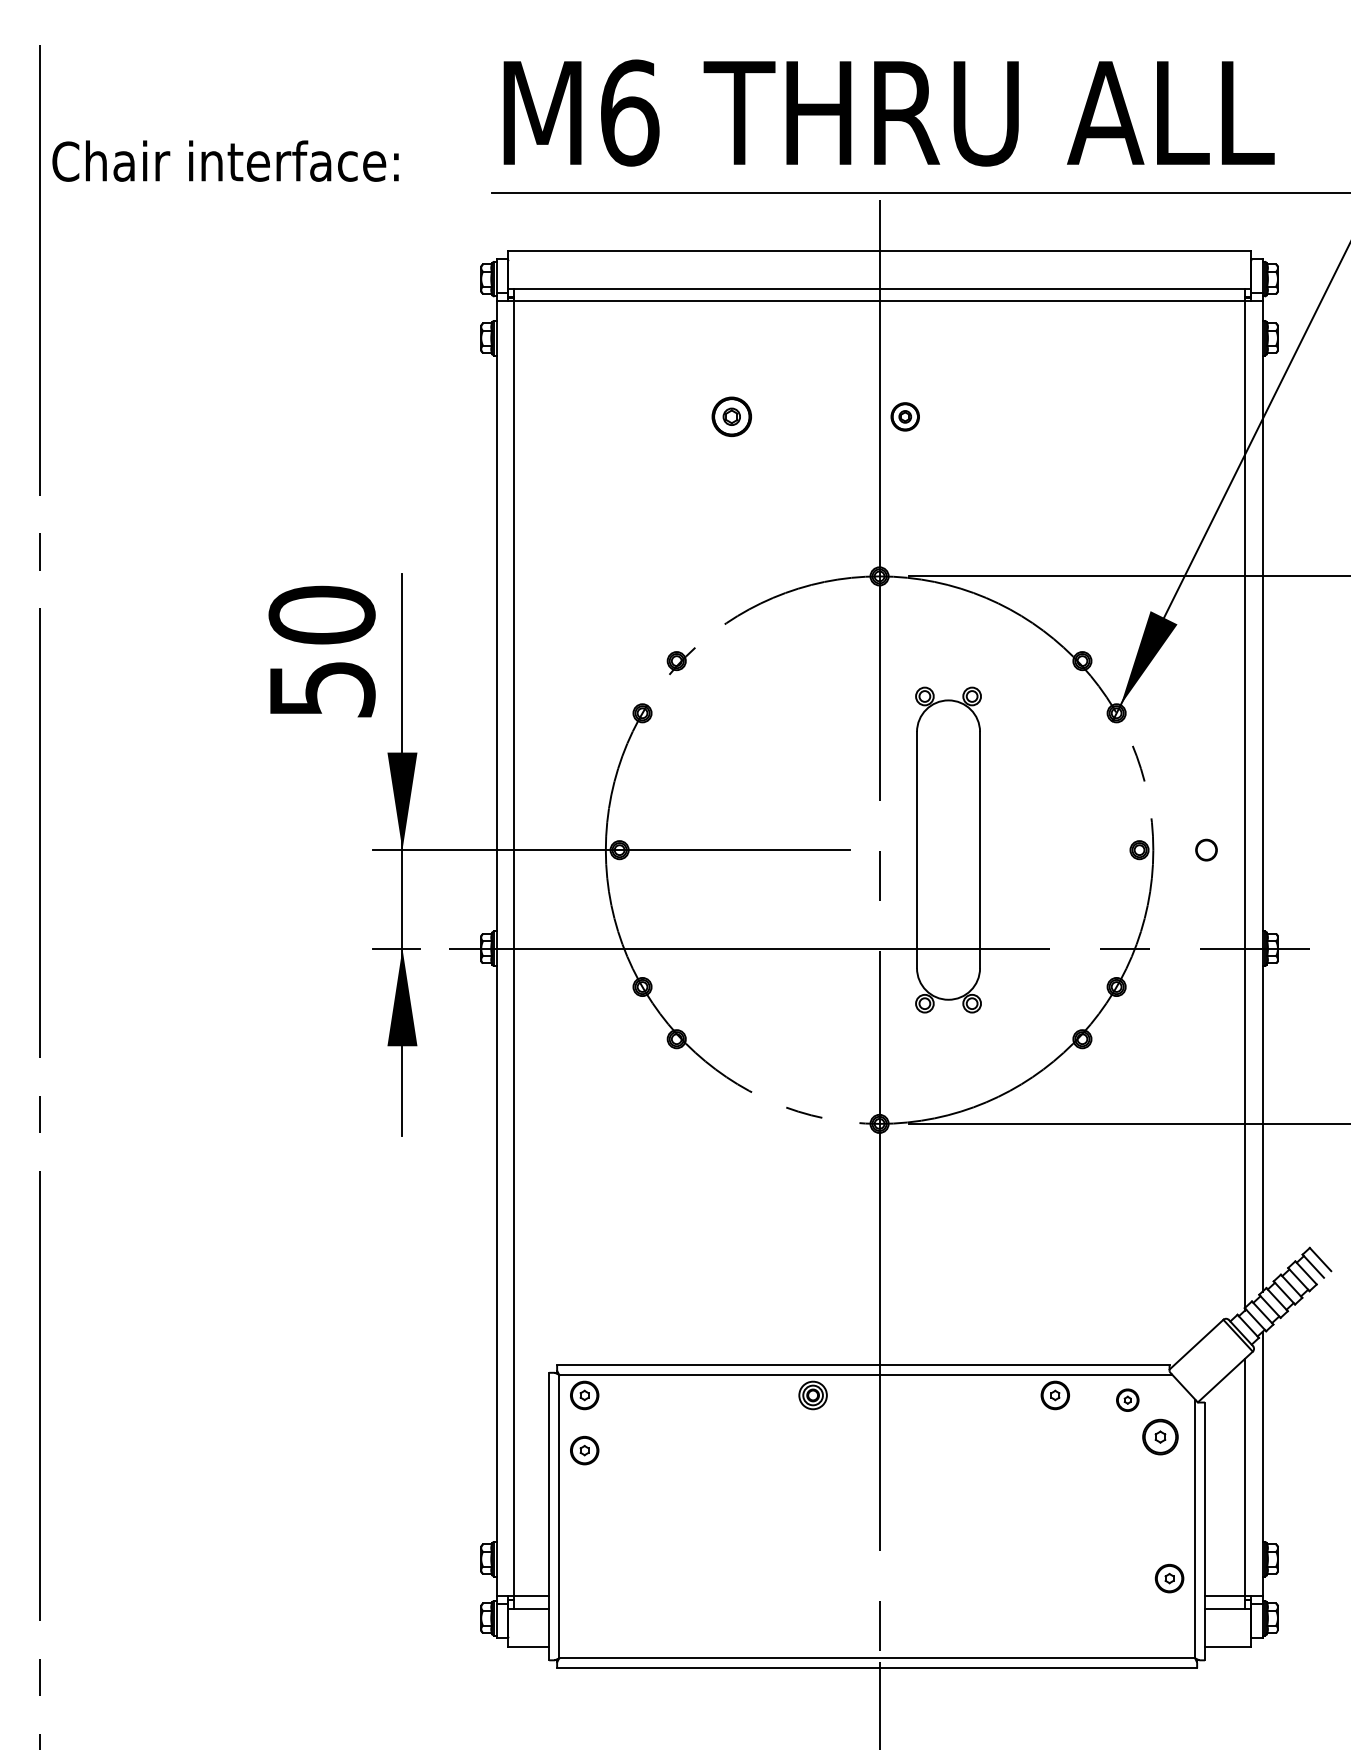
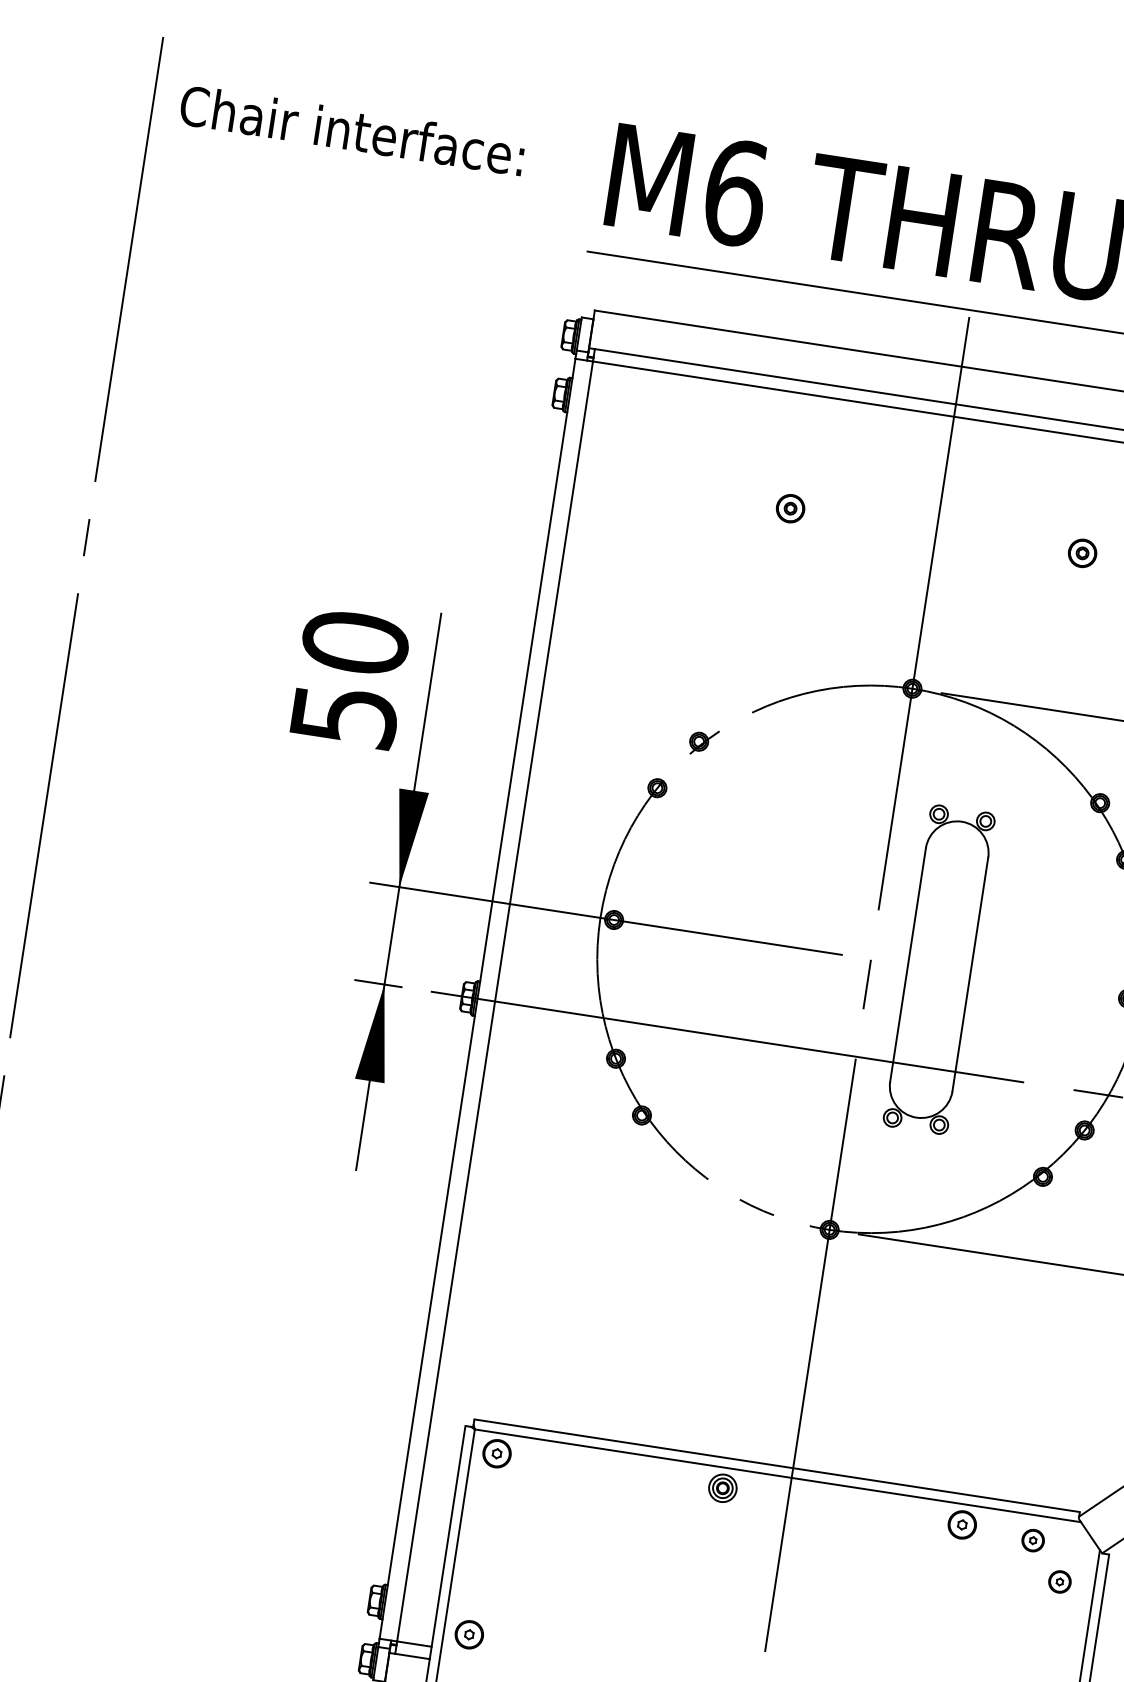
text: (225, 160) -> (352, 129), moved
part: (731, 416) -> (790, 508), size x0.71
part: (904, 416) -> (1081, 552), moved
part: (1160, 1436) -> (1060, 1581), size x0.62
part: (584, 1450) -> (469, 1634), moved

